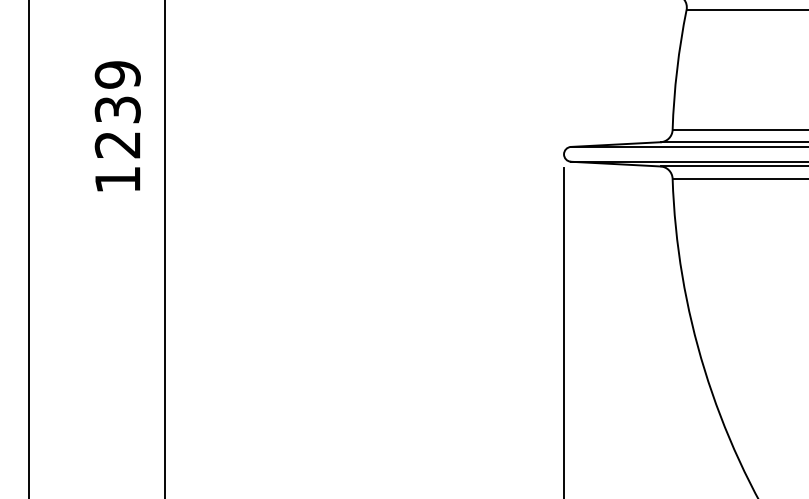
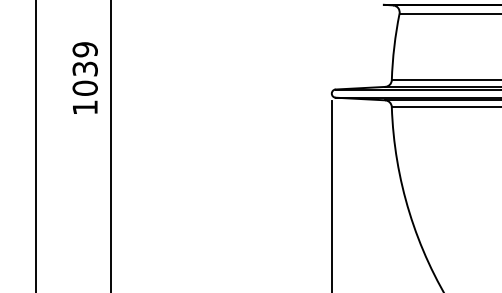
text: (116, 143) -> (84, 87), 1239 -> 1039

